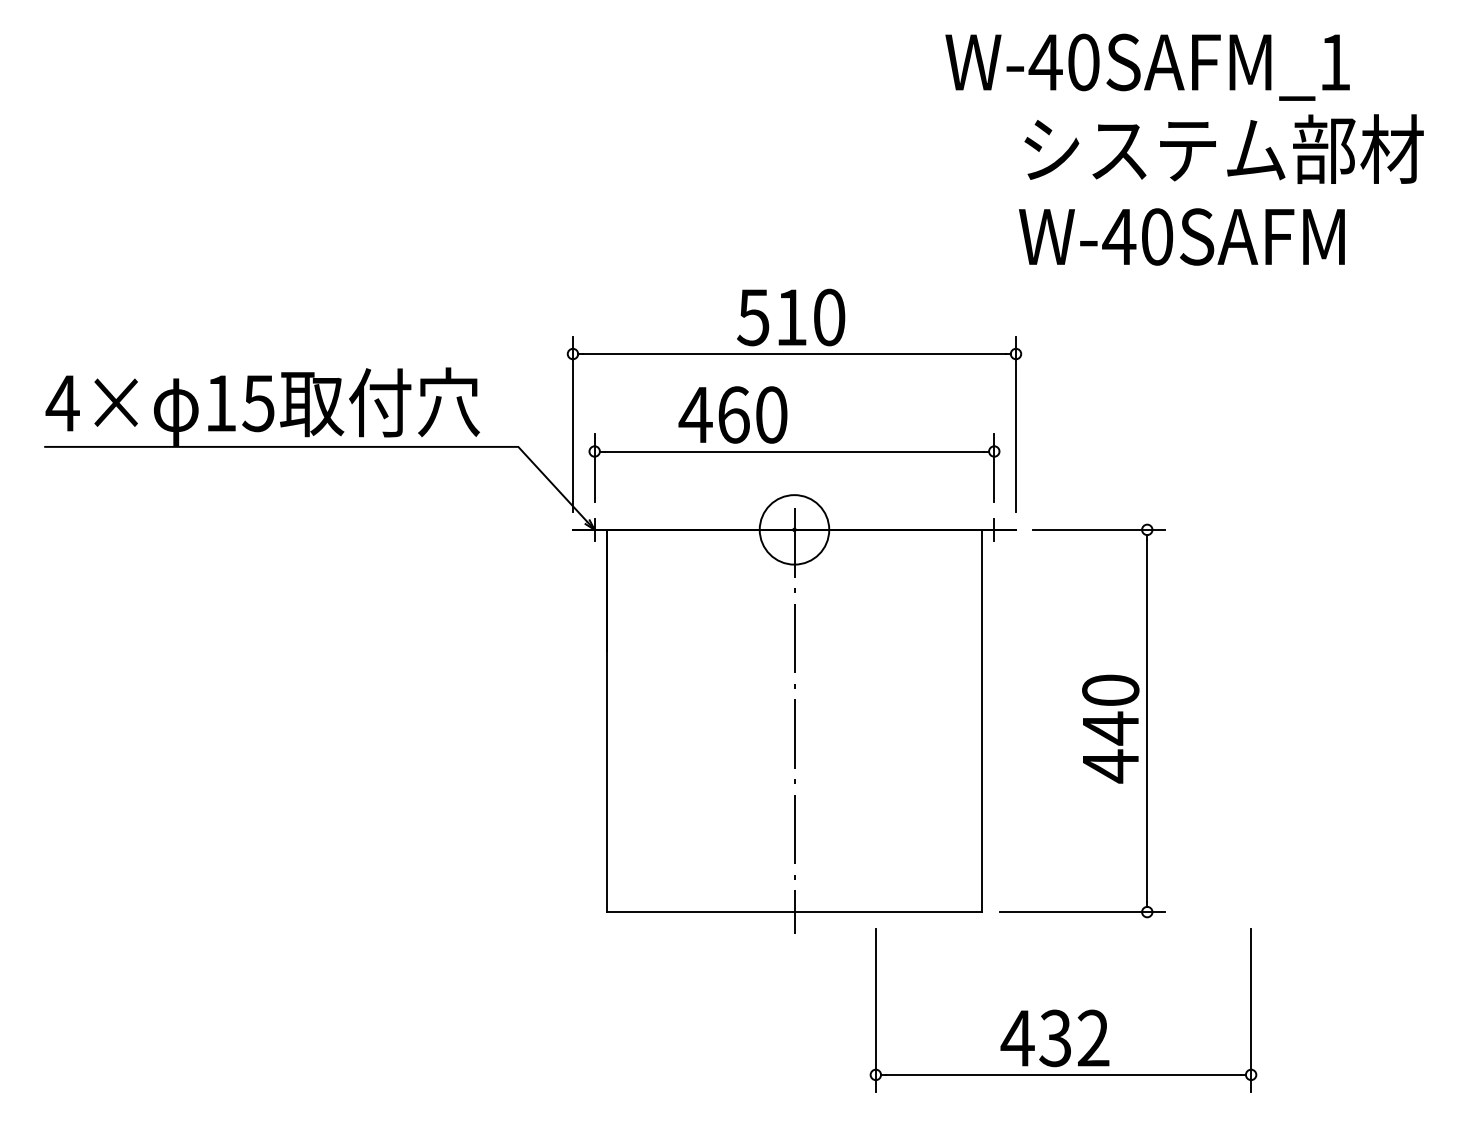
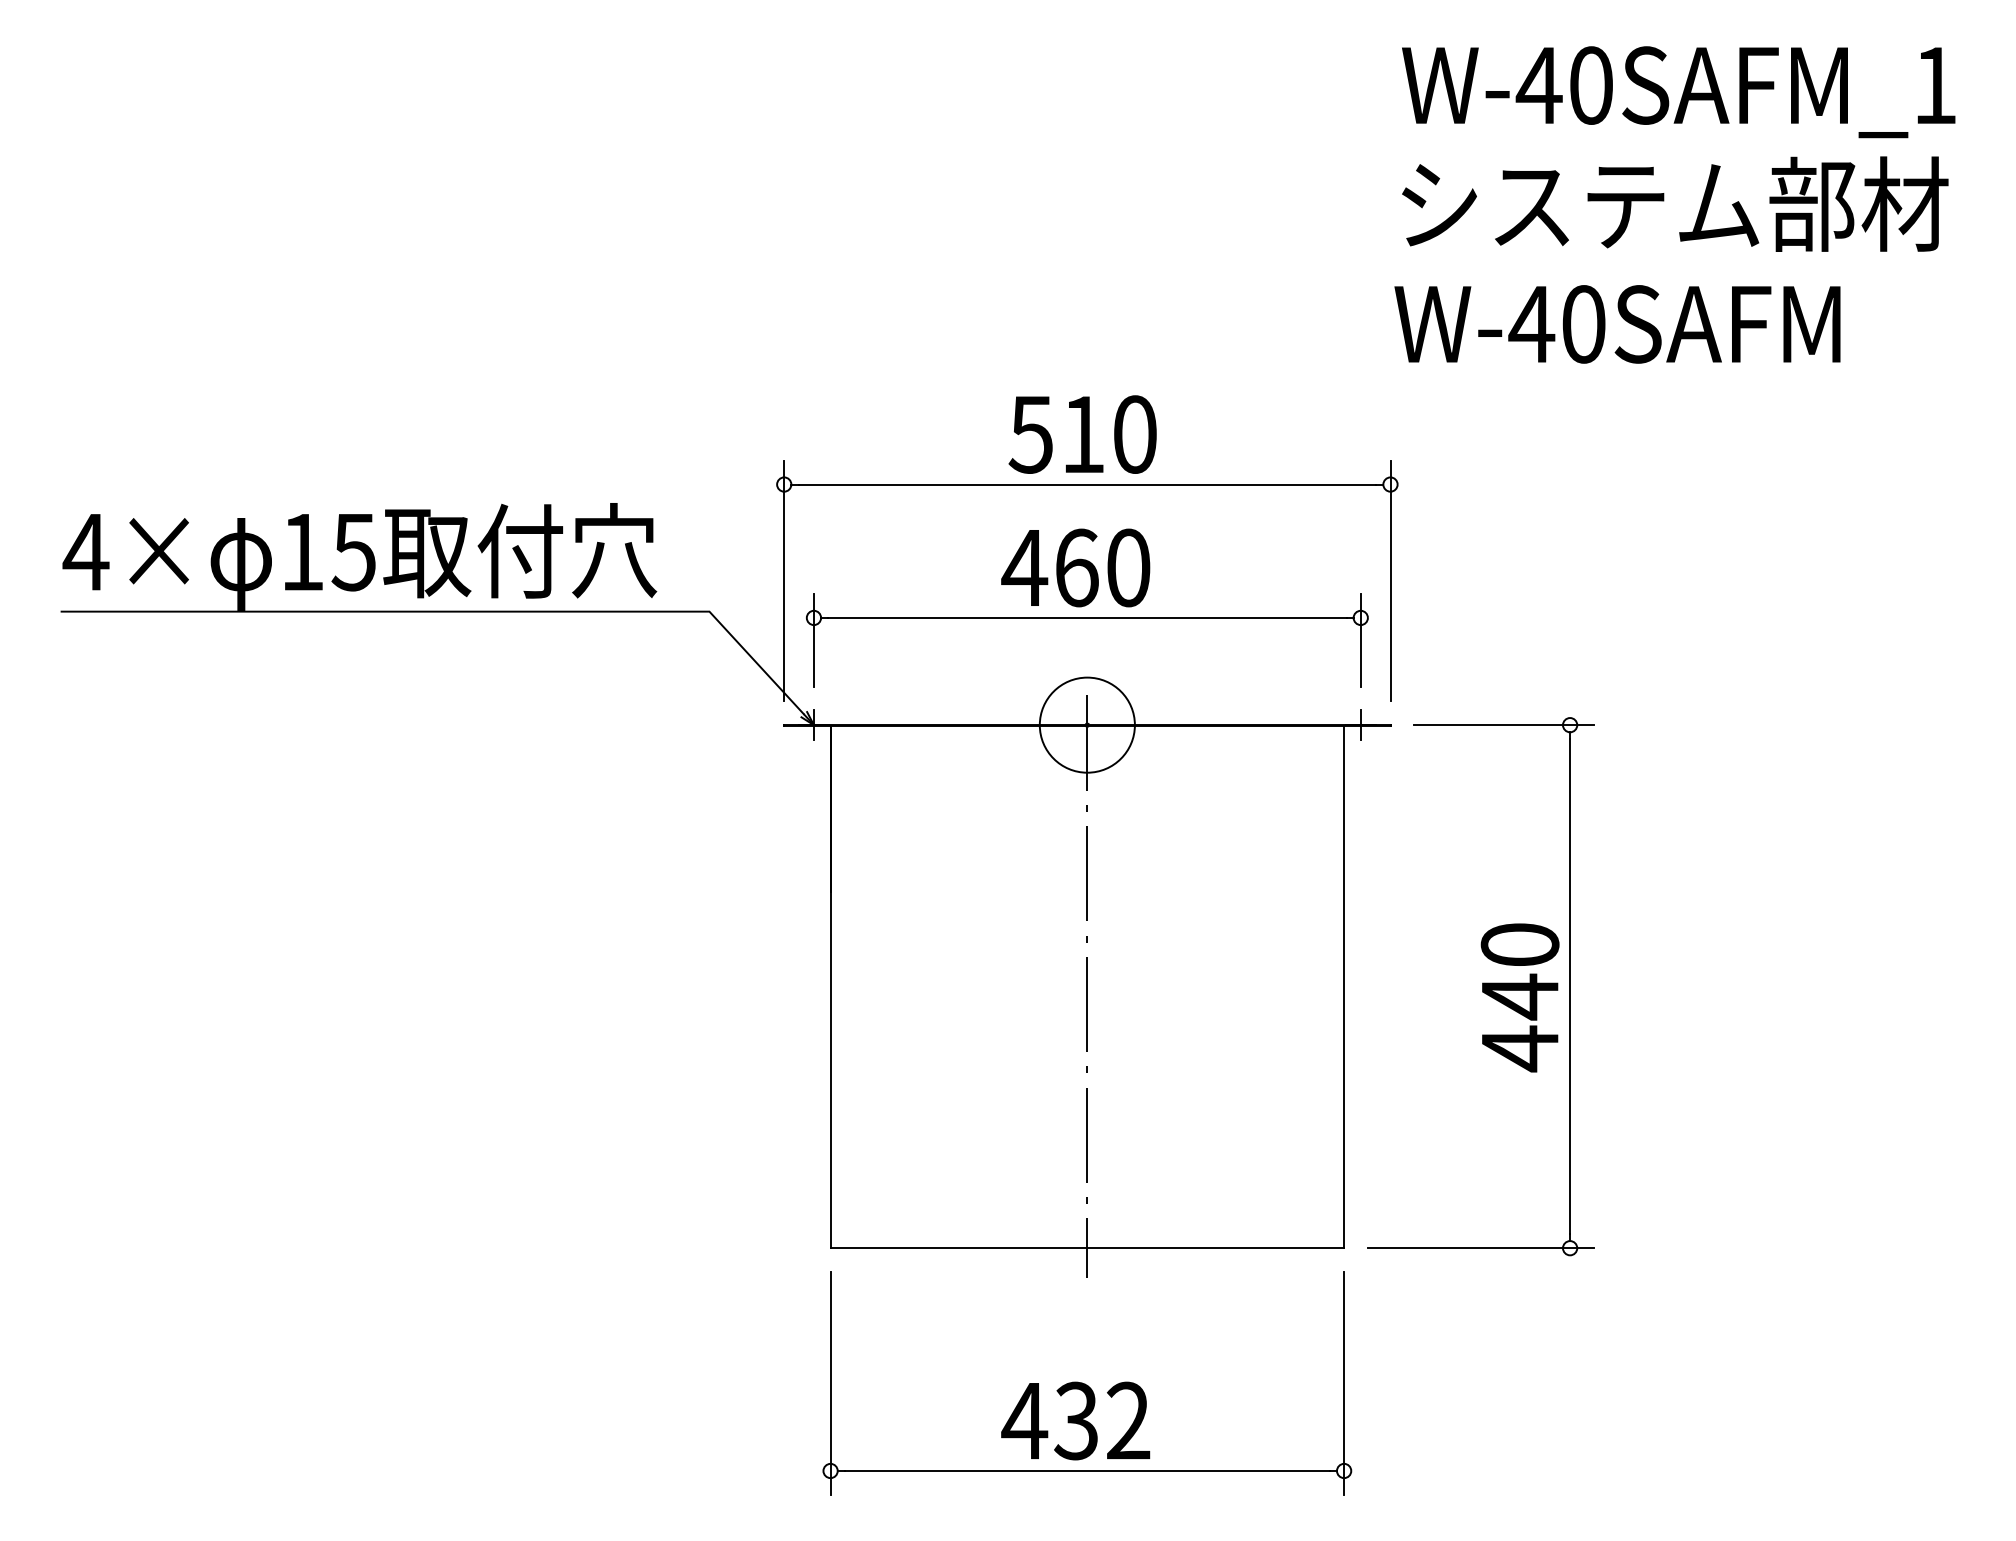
text: (1147, 66) -> (1678, 91), moved
text: (732, 414) -> (1075, 567), moved
part: (1063, 1010) -> (1087, 1382), moved

